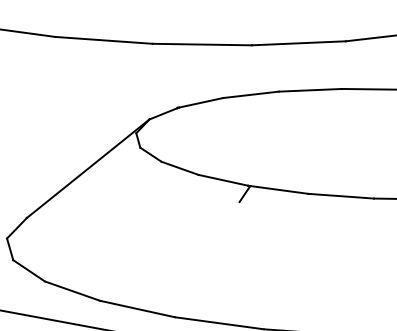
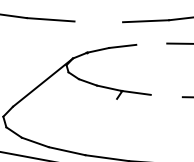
line: (201, 43) -> (98, 21), removed
line: (309, 88) -> (151, 43), removed
line: (340, 195) -> (166, 95), removed

